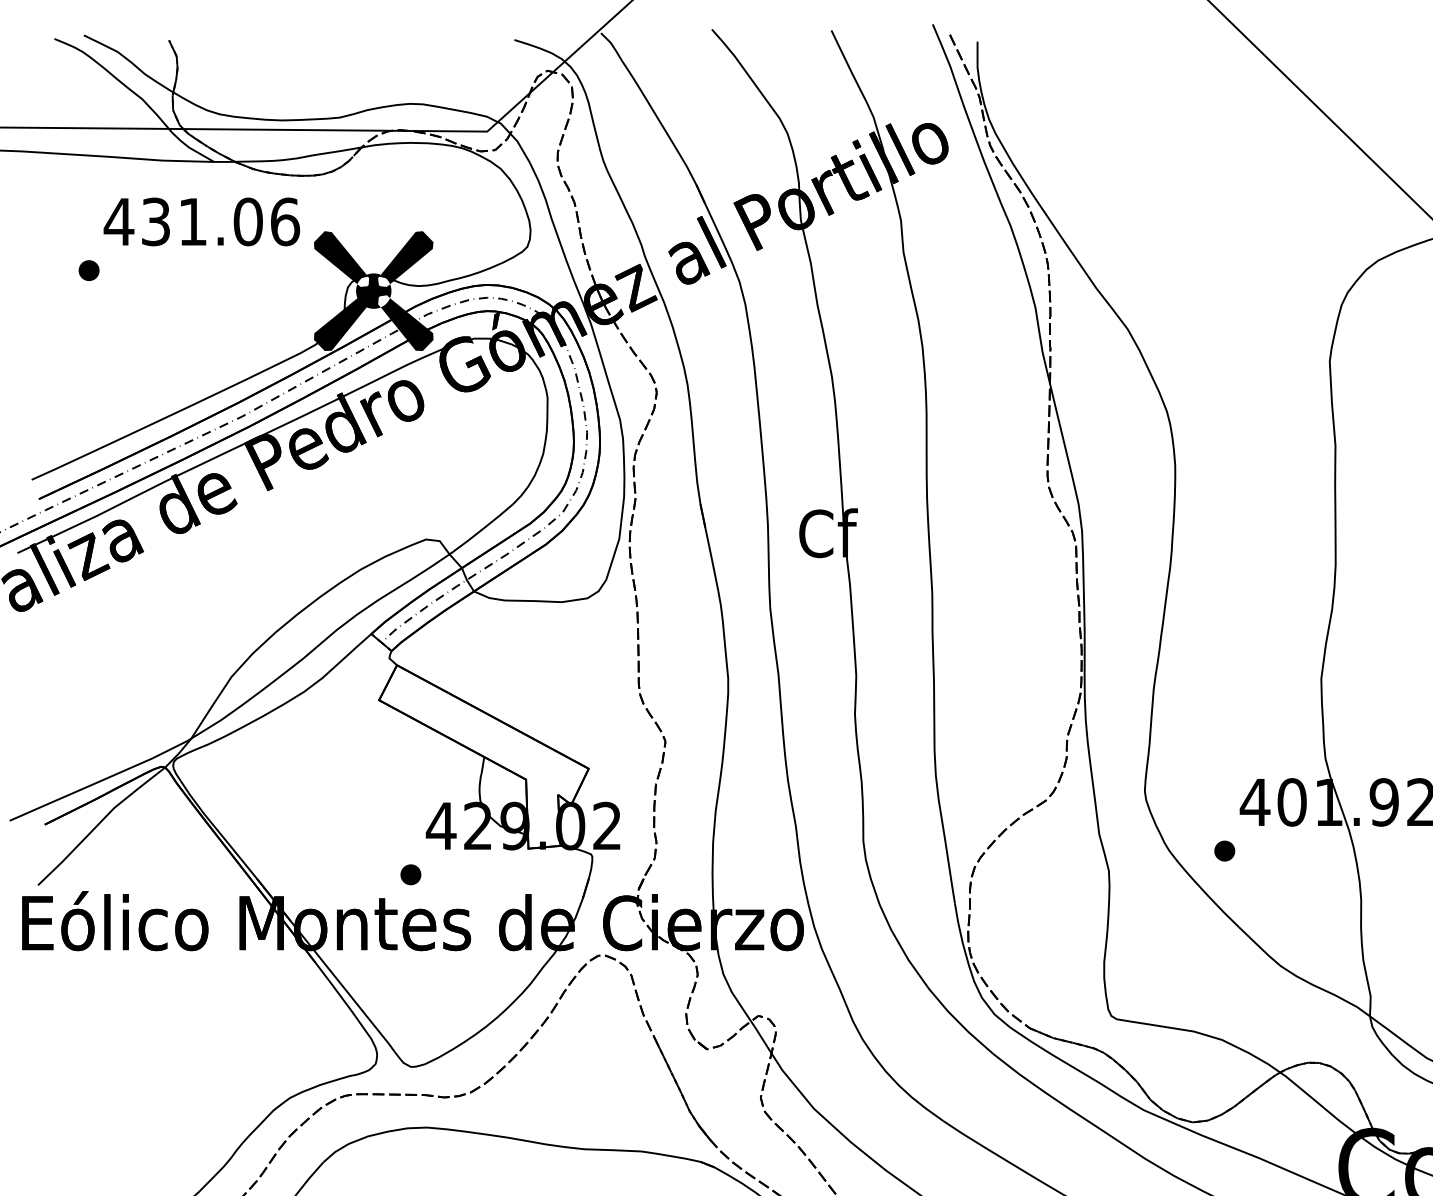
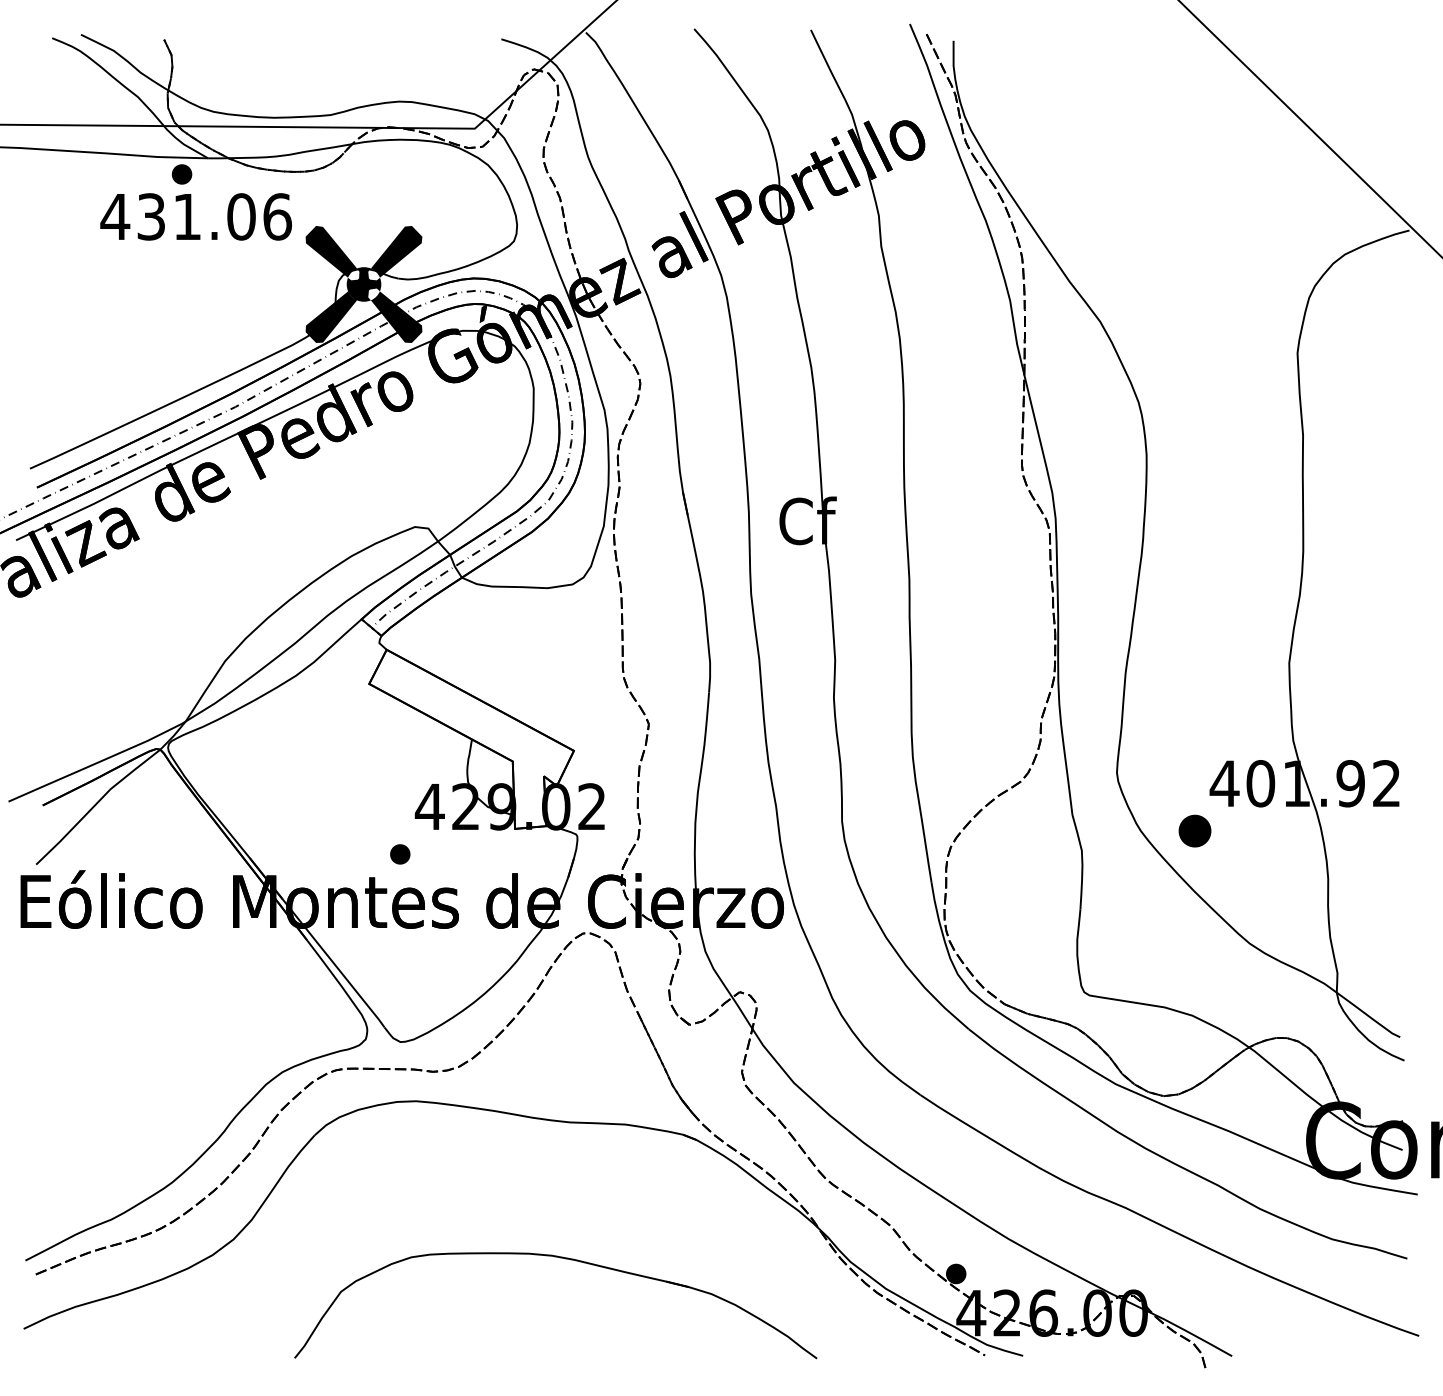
part: (88, 270) -> (181, 174), moved
part: (1224, 851) -> (1194, 831), size x1.6

